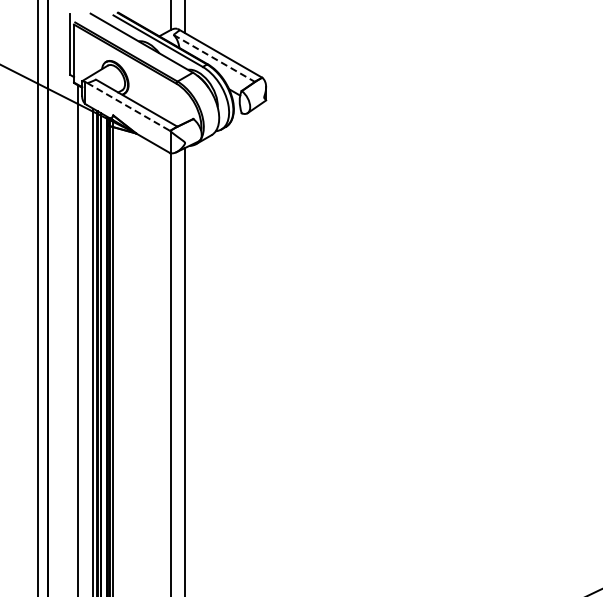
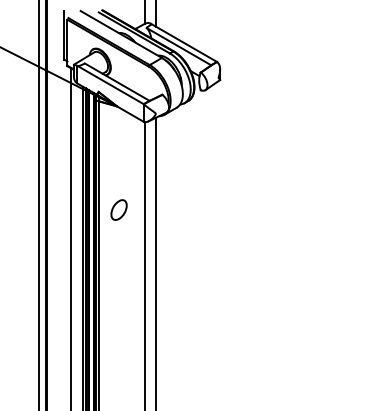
line: (214, 58) -> (179, 46), dashed -> solid
line: (128, 106) -> (110, 84), dashed -> solid
part: (138, 263) -> (118, 209), added

